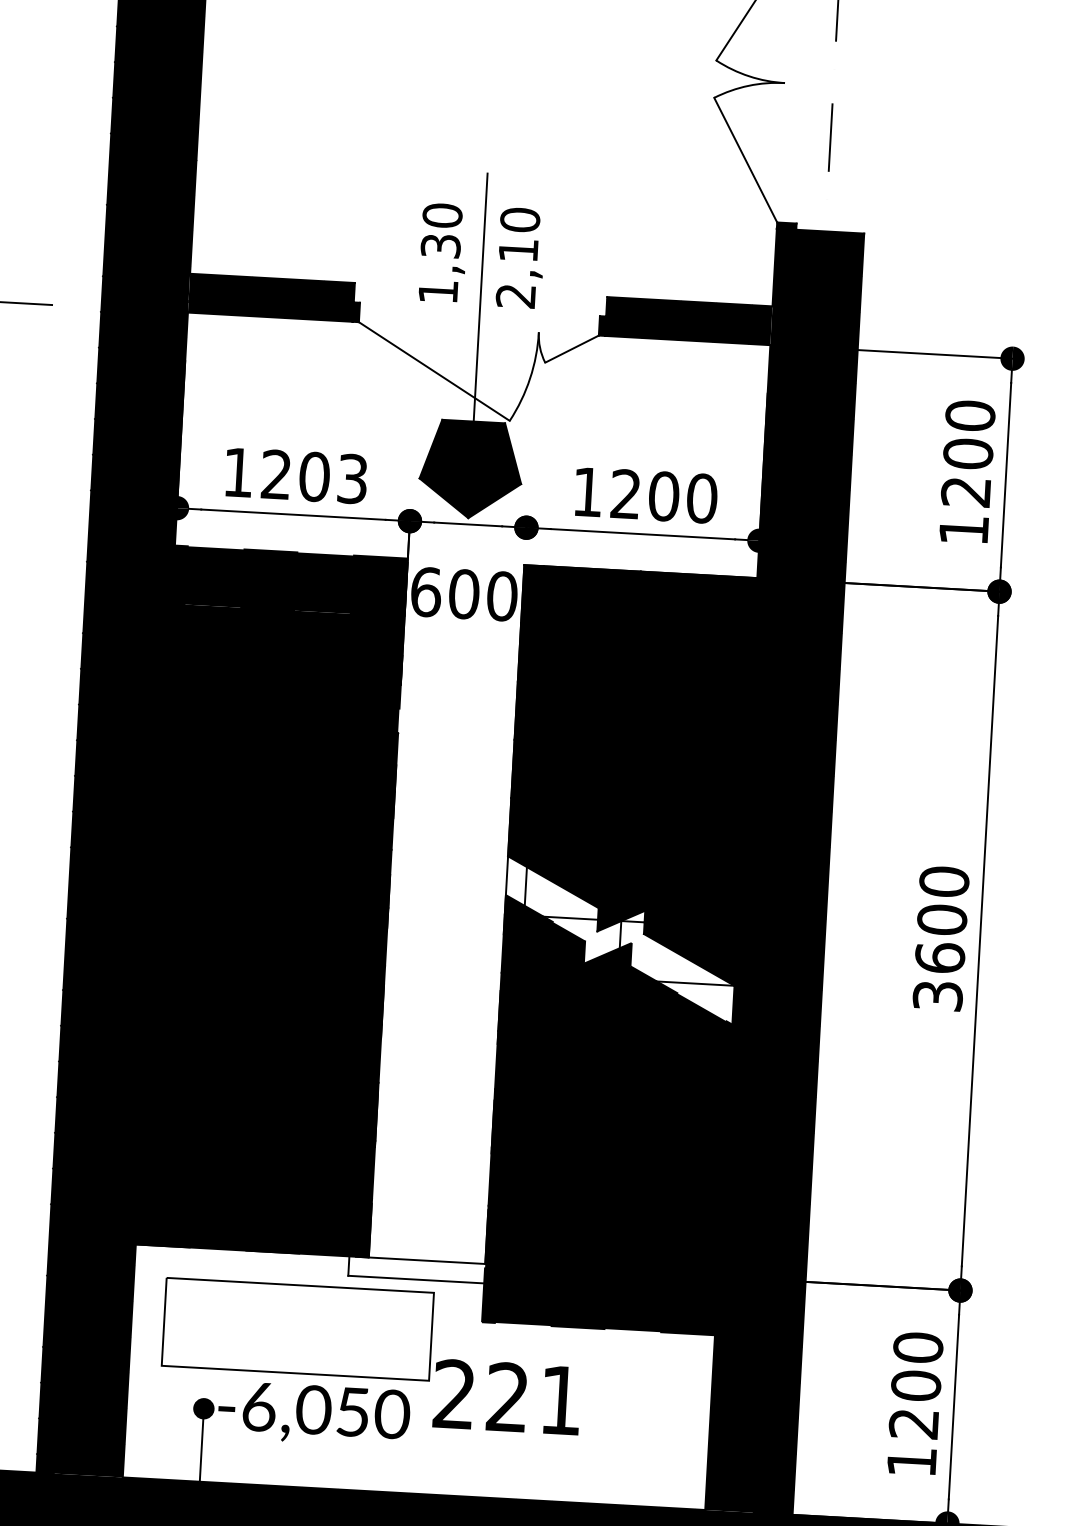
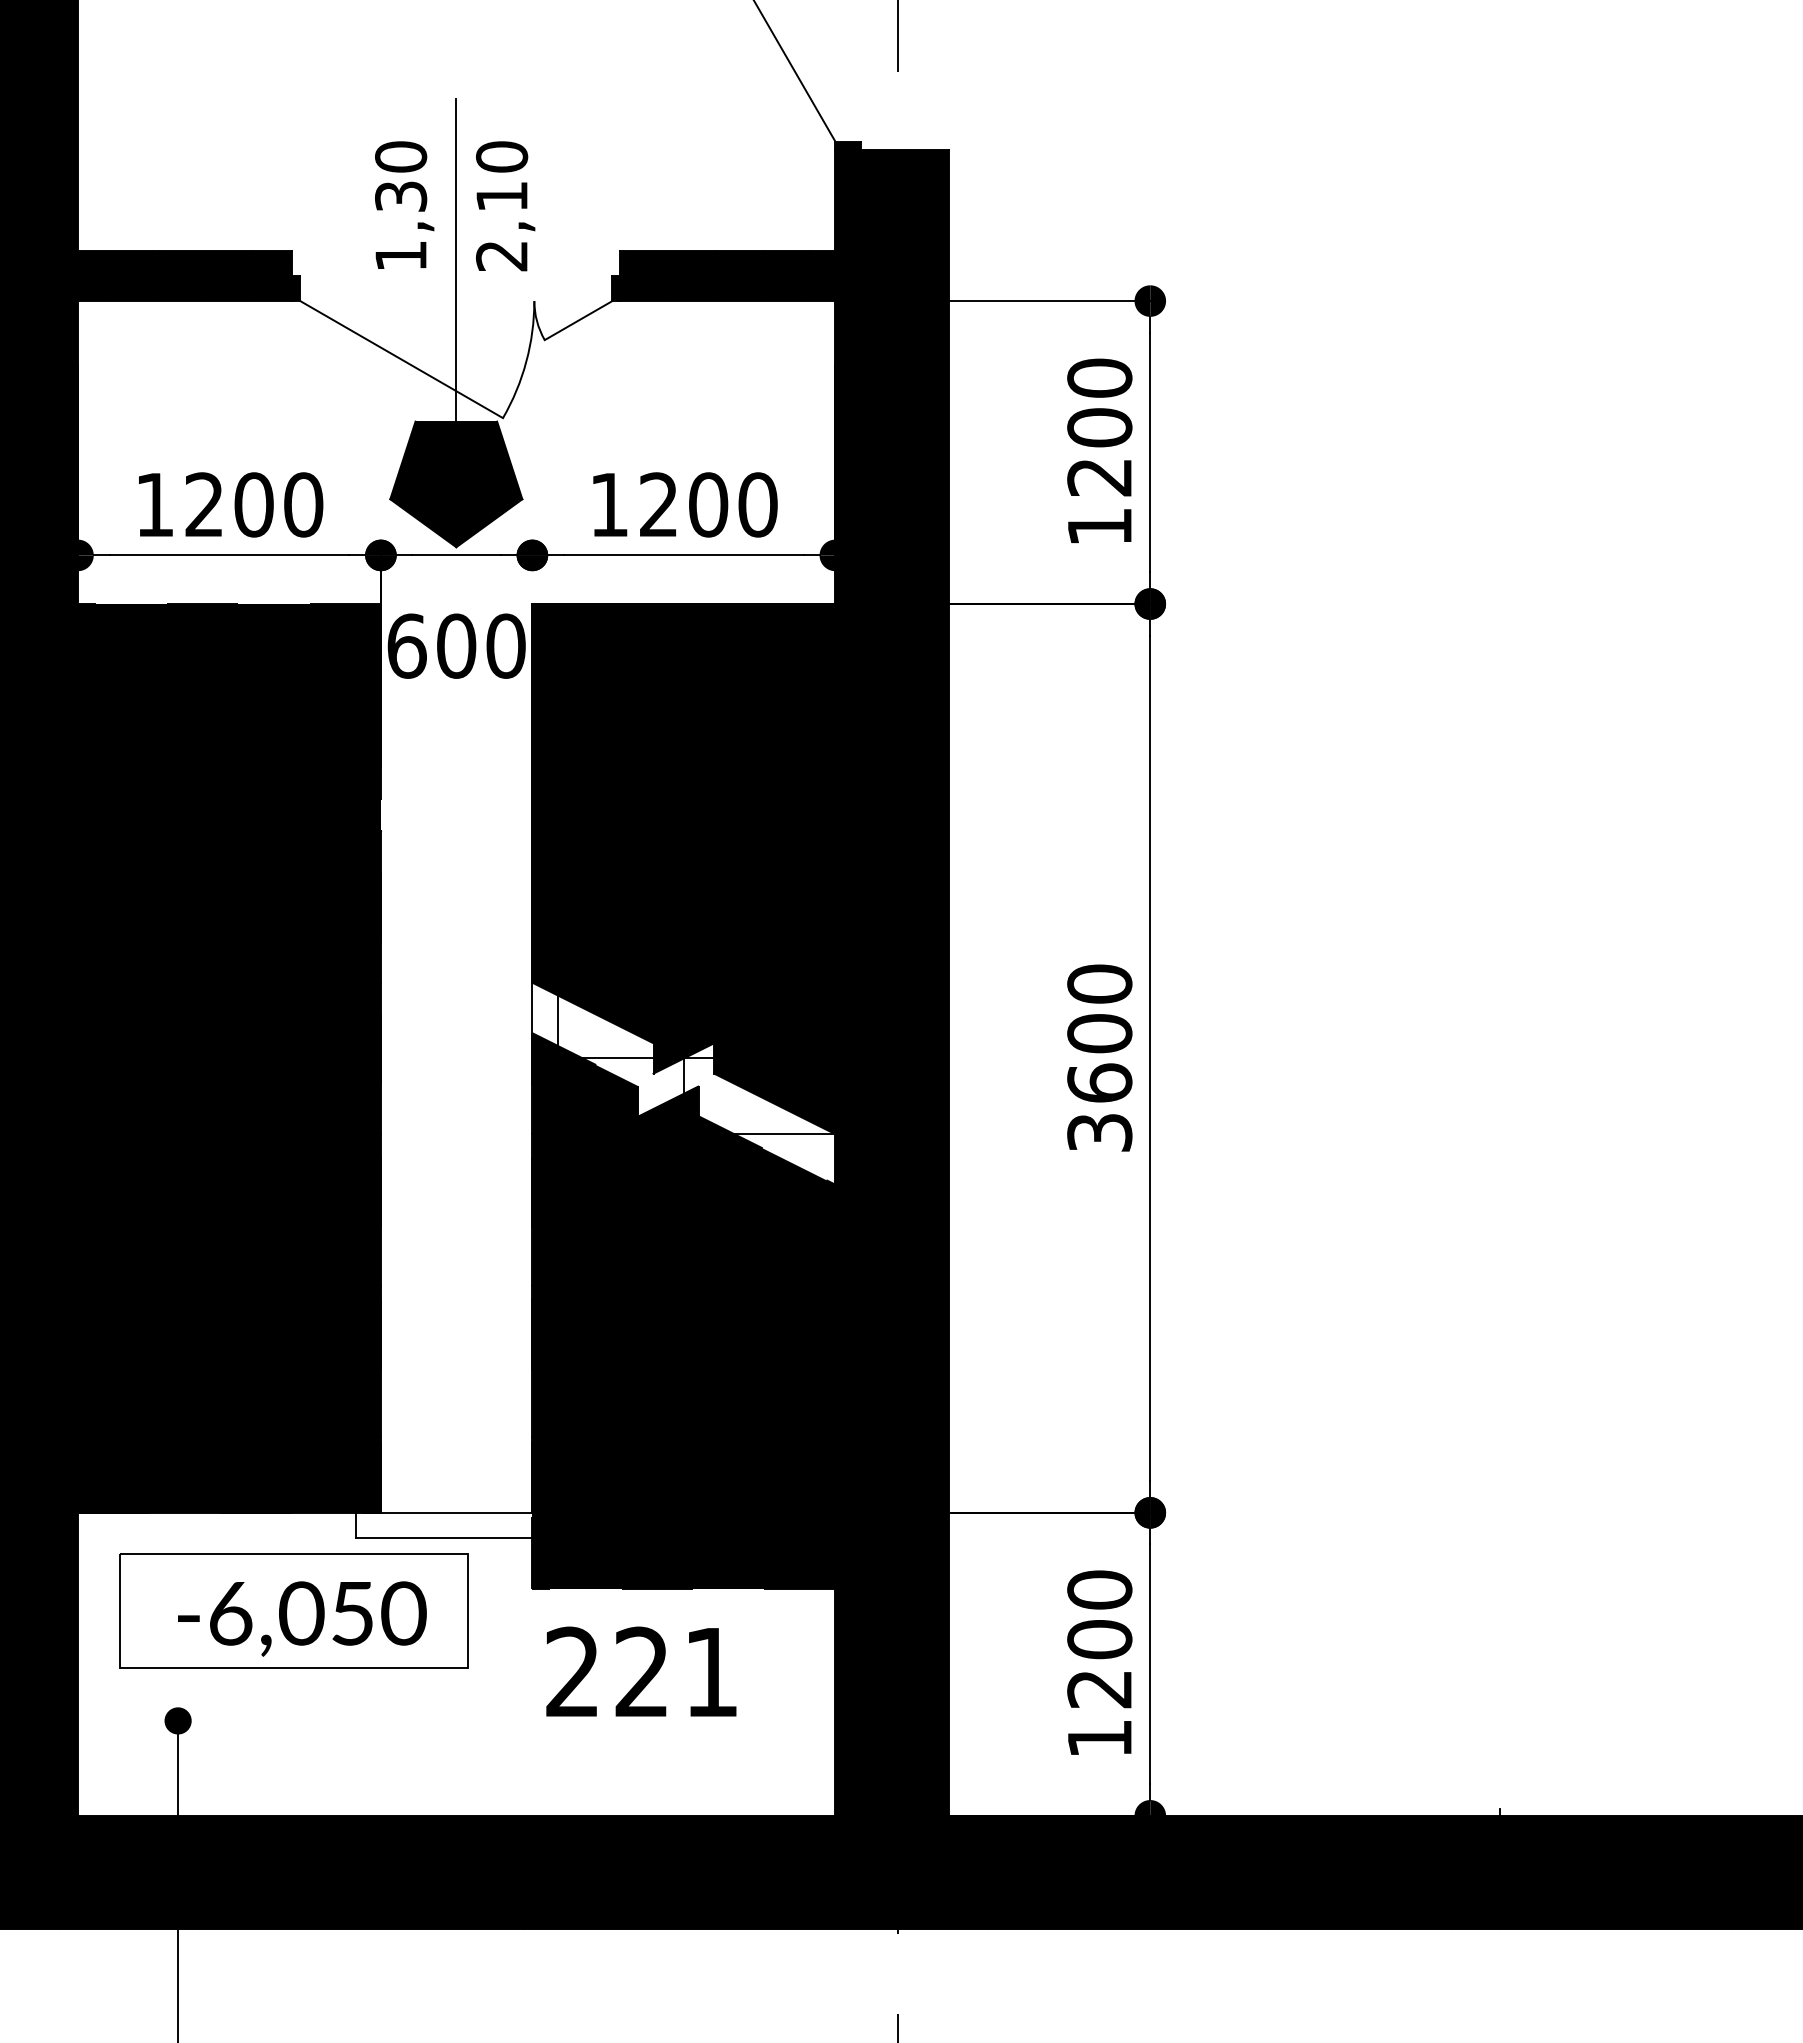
text: (352, 478) -> (303, 504), 1203 -> 1200
text: (507, 1396) -> (641, 1671), moved
text: (314, 1413) -> (302, 1618), moved

